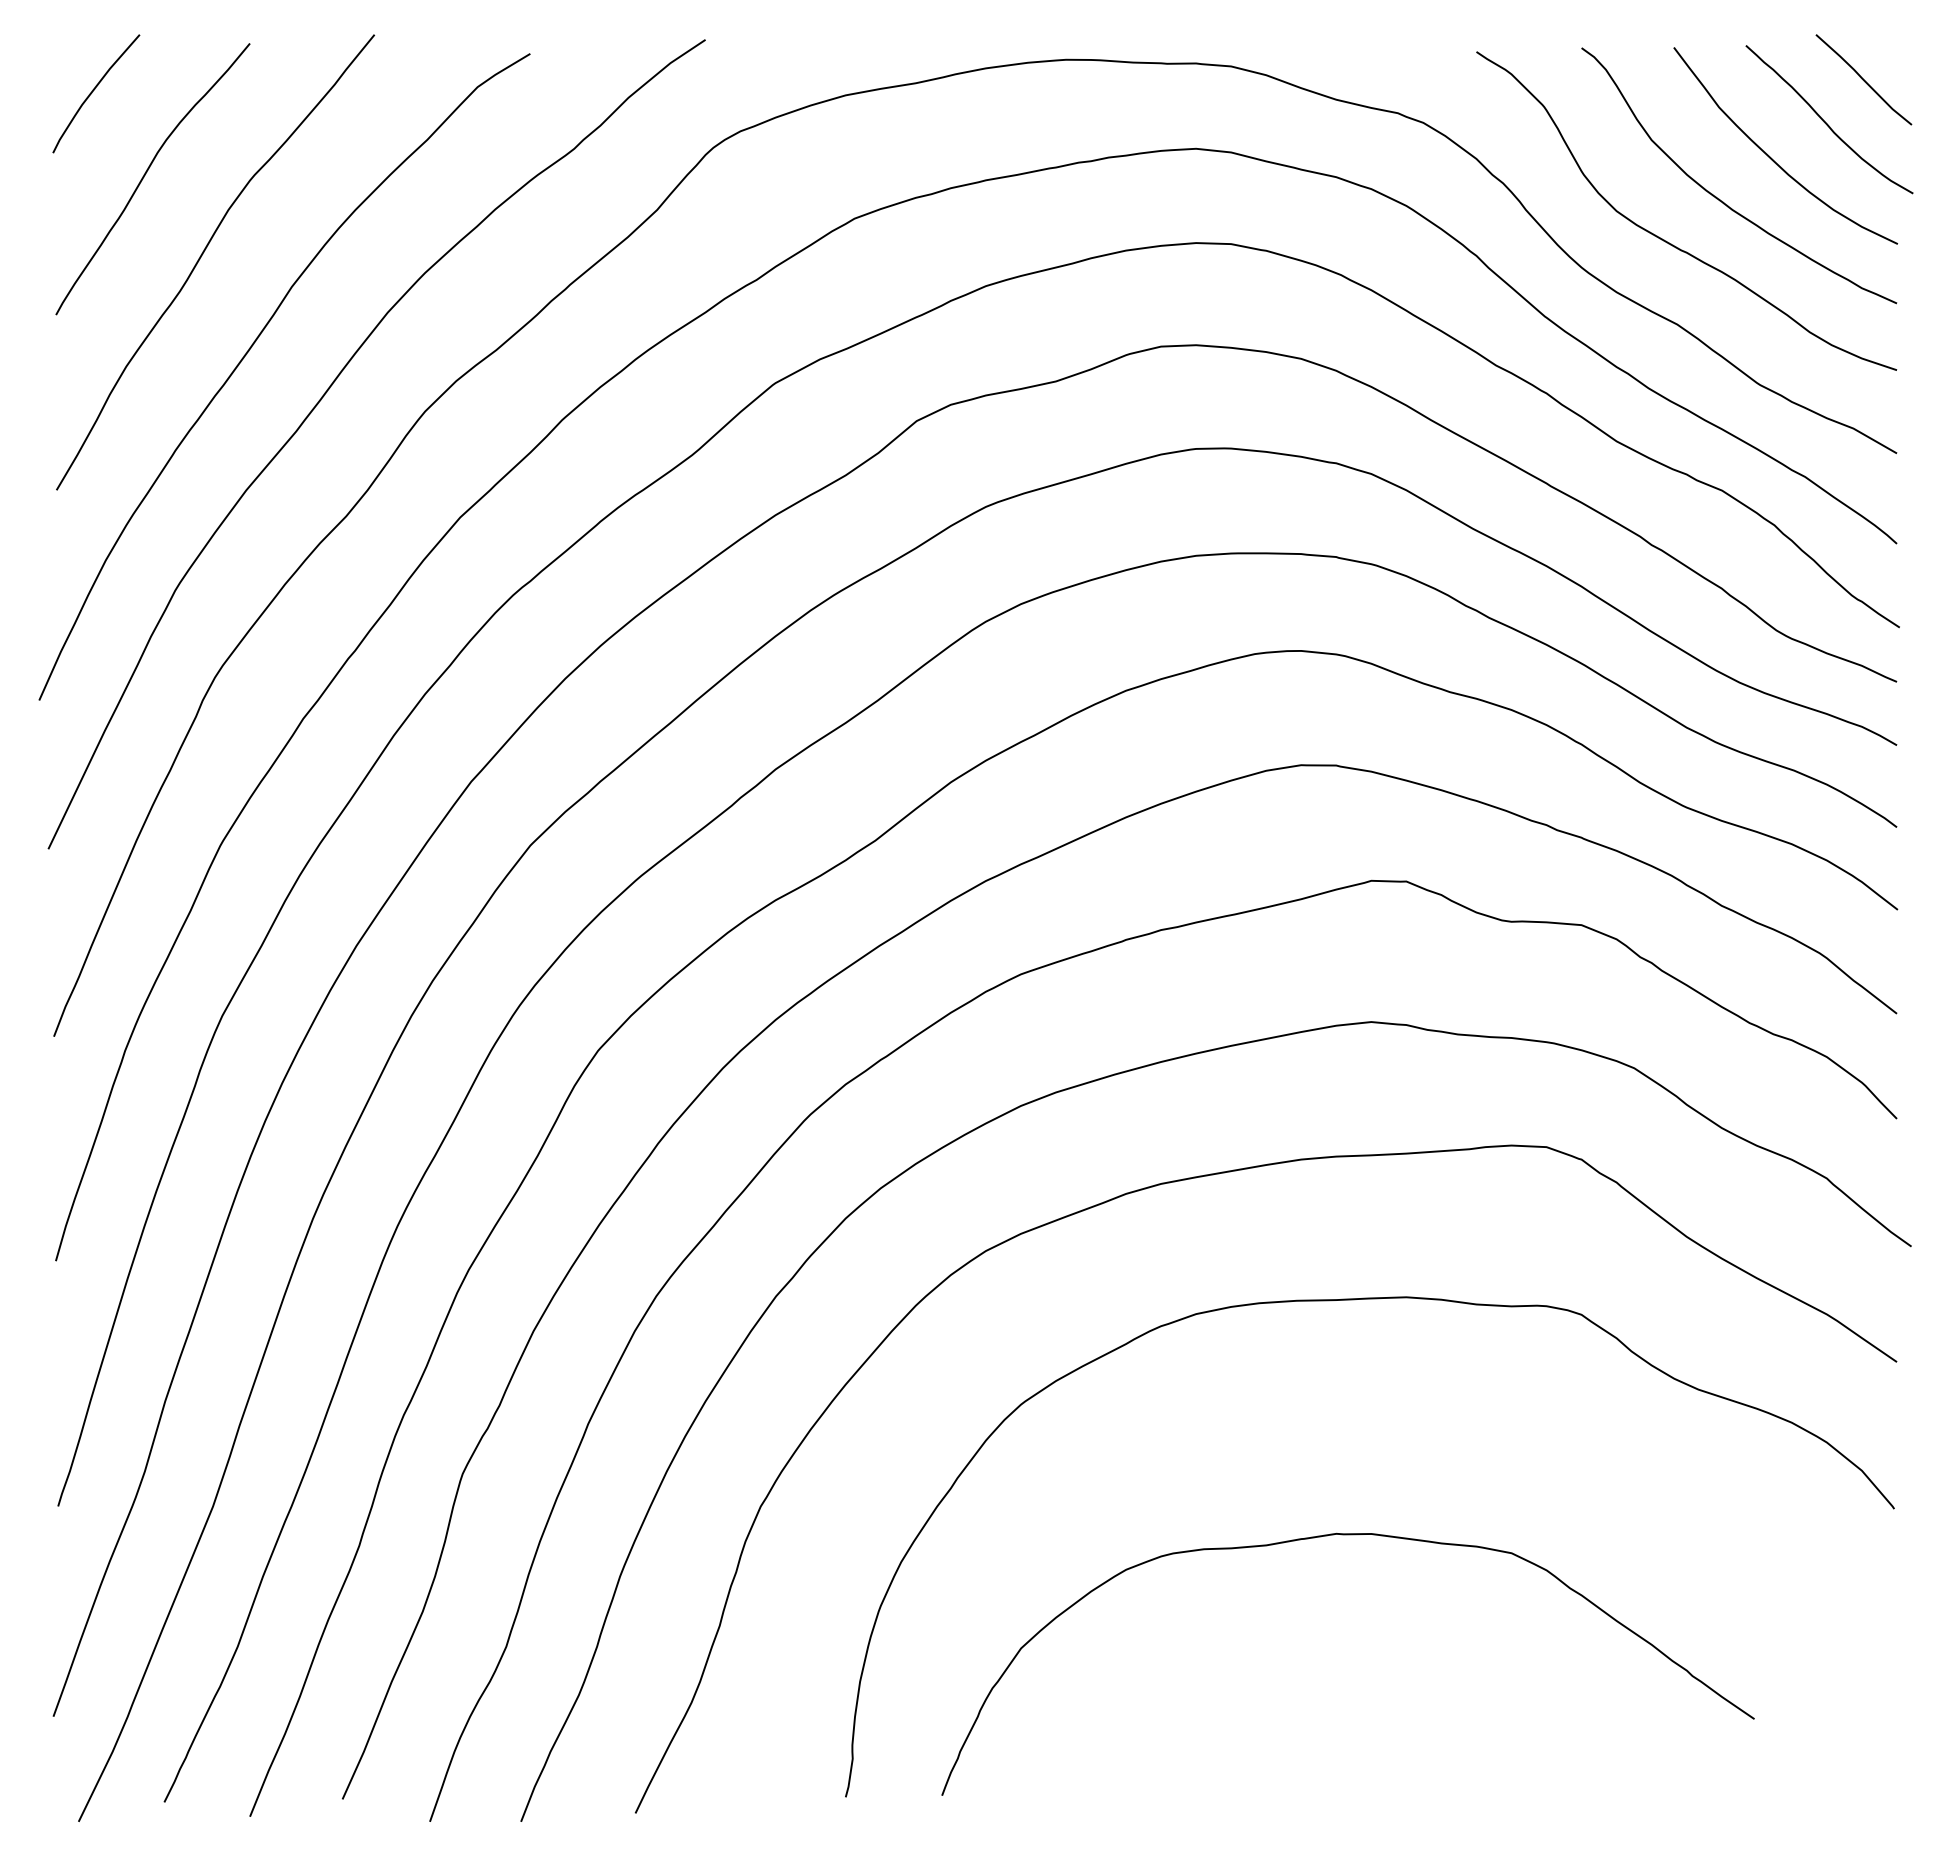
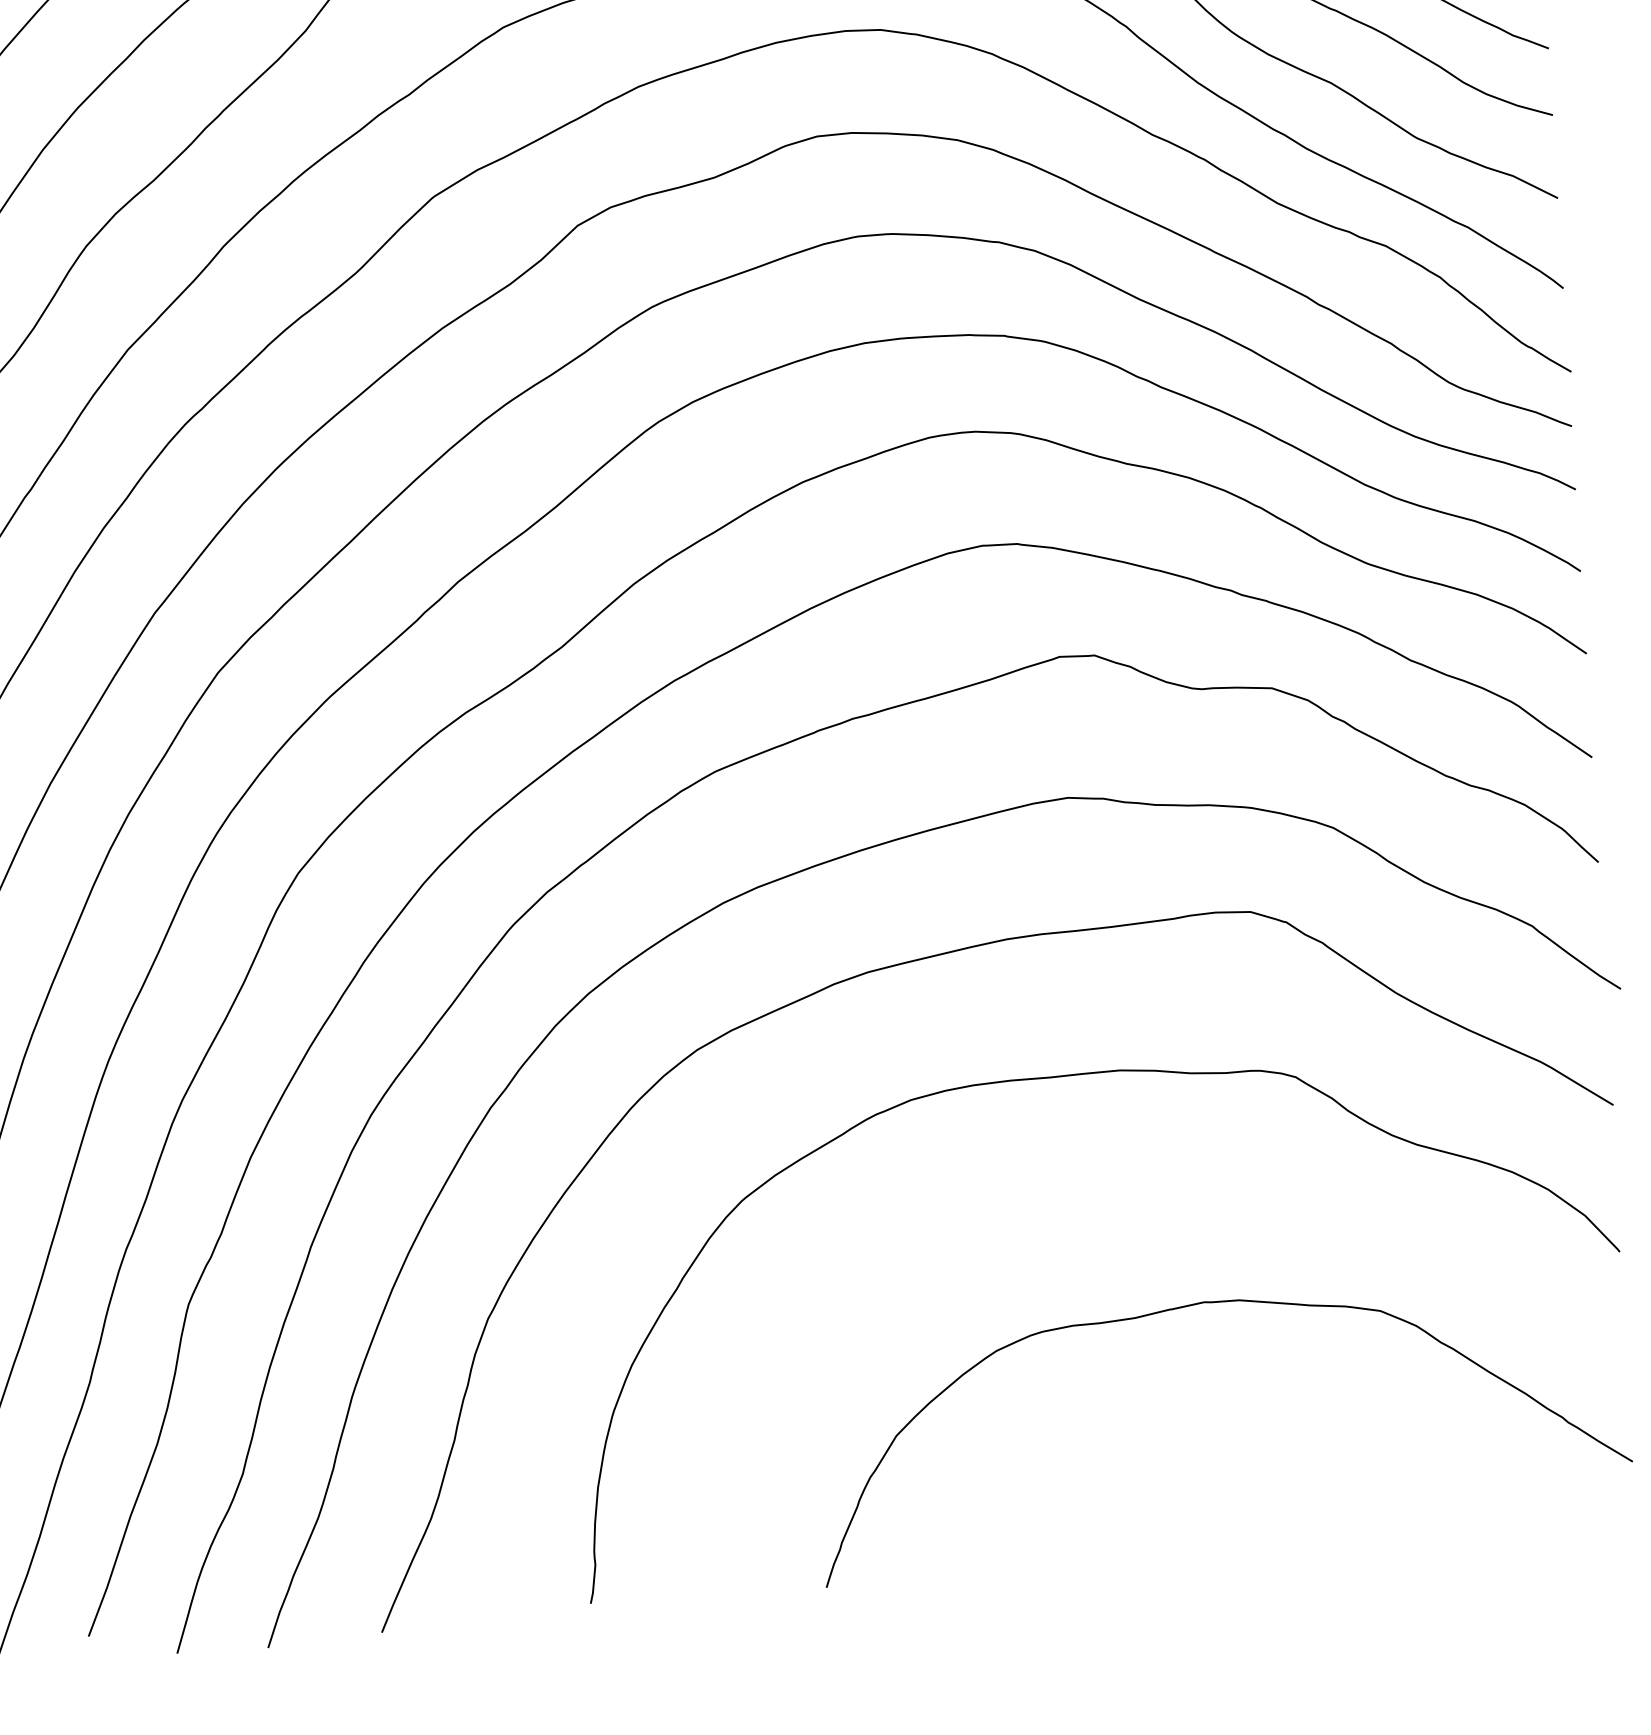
curve: (1347, 1535) -> (1215, 1303), moved

